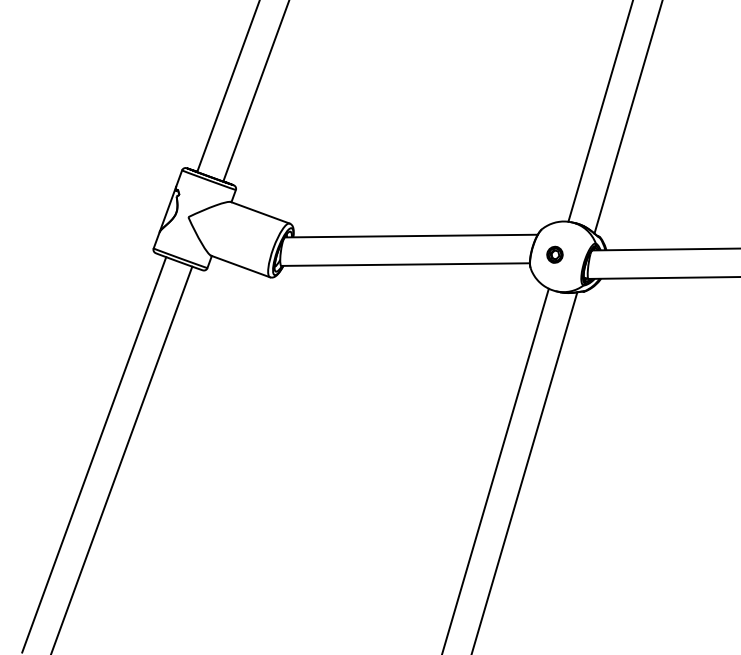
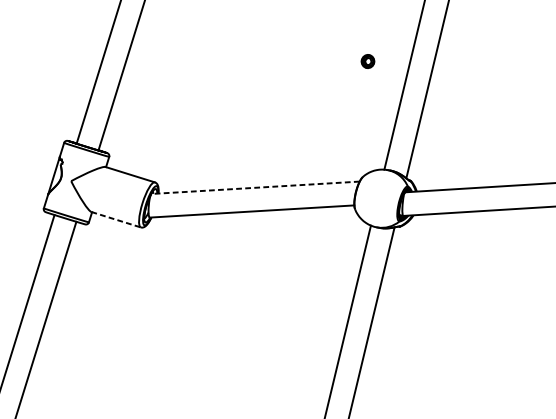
line: (410, 236) -> (254, 188), solid -> dashed
part: (554, 254) -> (367, 61), moved
line: (241, 266) -> (116, 219), solid -> dashed

